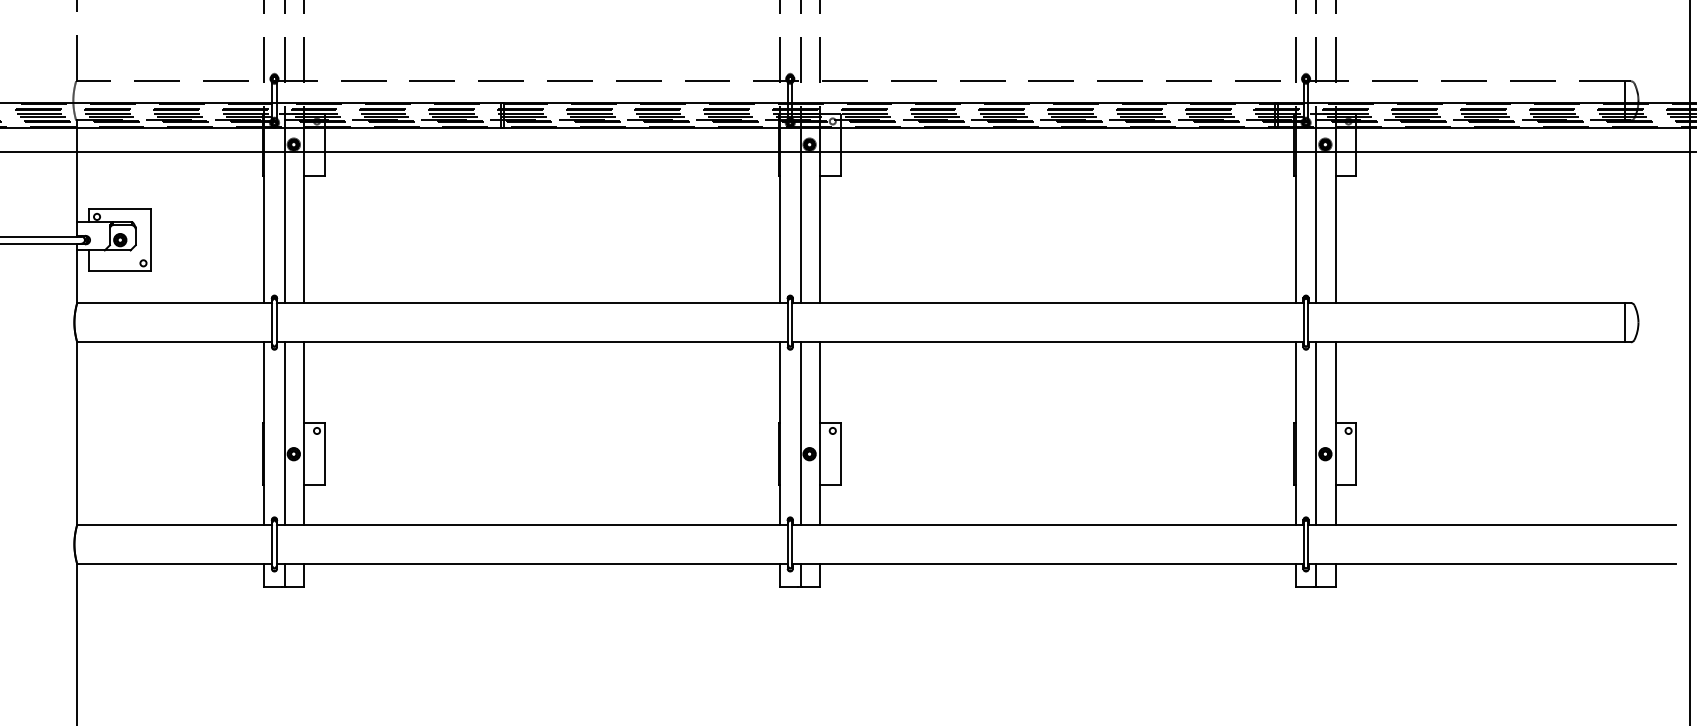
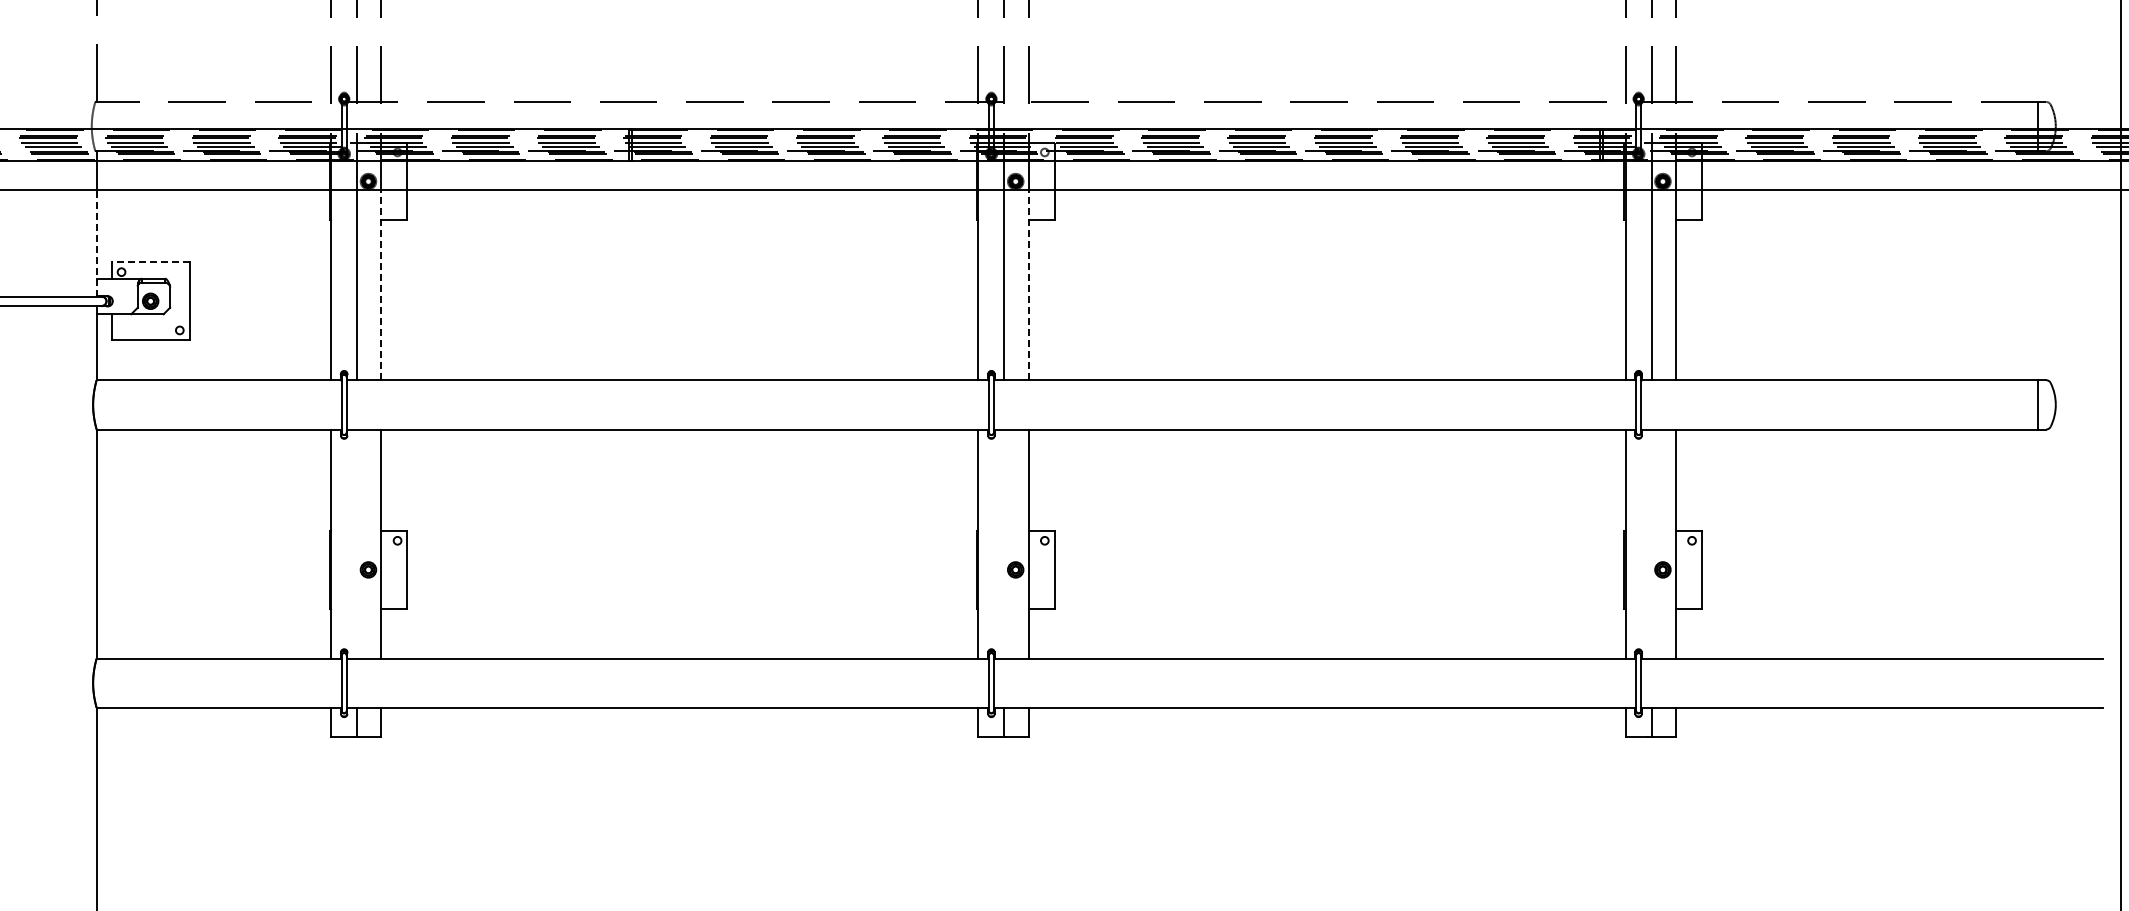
line: (77, 194) -> (96, 243), solid -> dashed
line: (120, 209) -> (150, 262), solid -> dashed
line: (304, 227) -> (381, 285), solid -> dashed
line: (819, 227) -> (1028, 285), solid -> dashed
line: (285, 433) -> (357, 543), removed
line: (800, 433) -> (1004, 543), removed
line: (1316, 433) -> (1651, 543), removed

